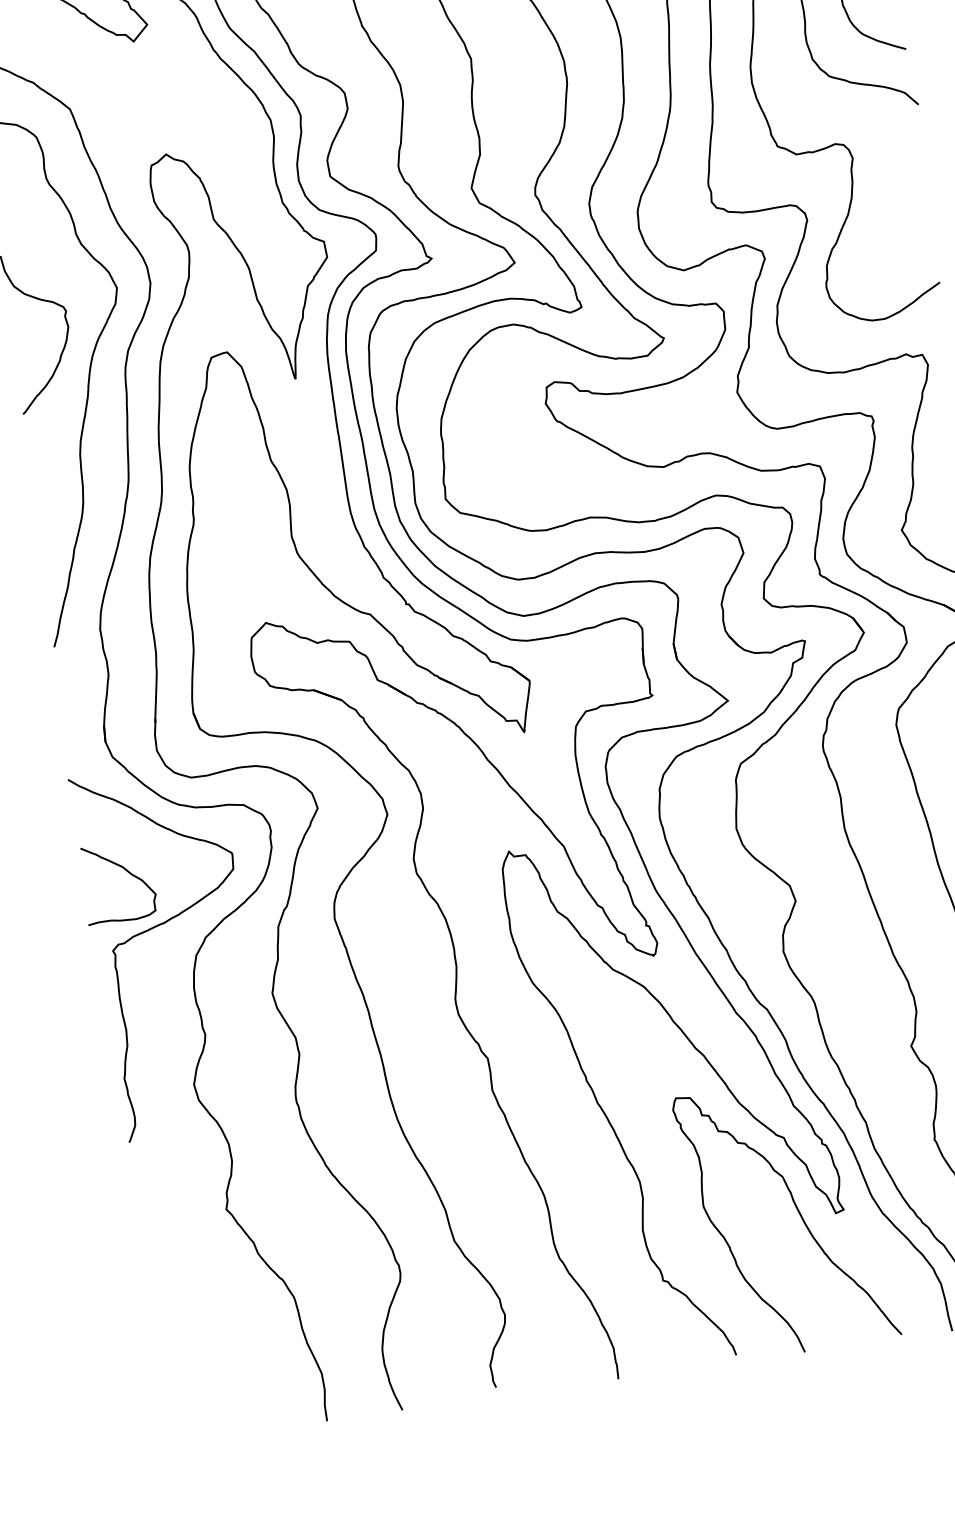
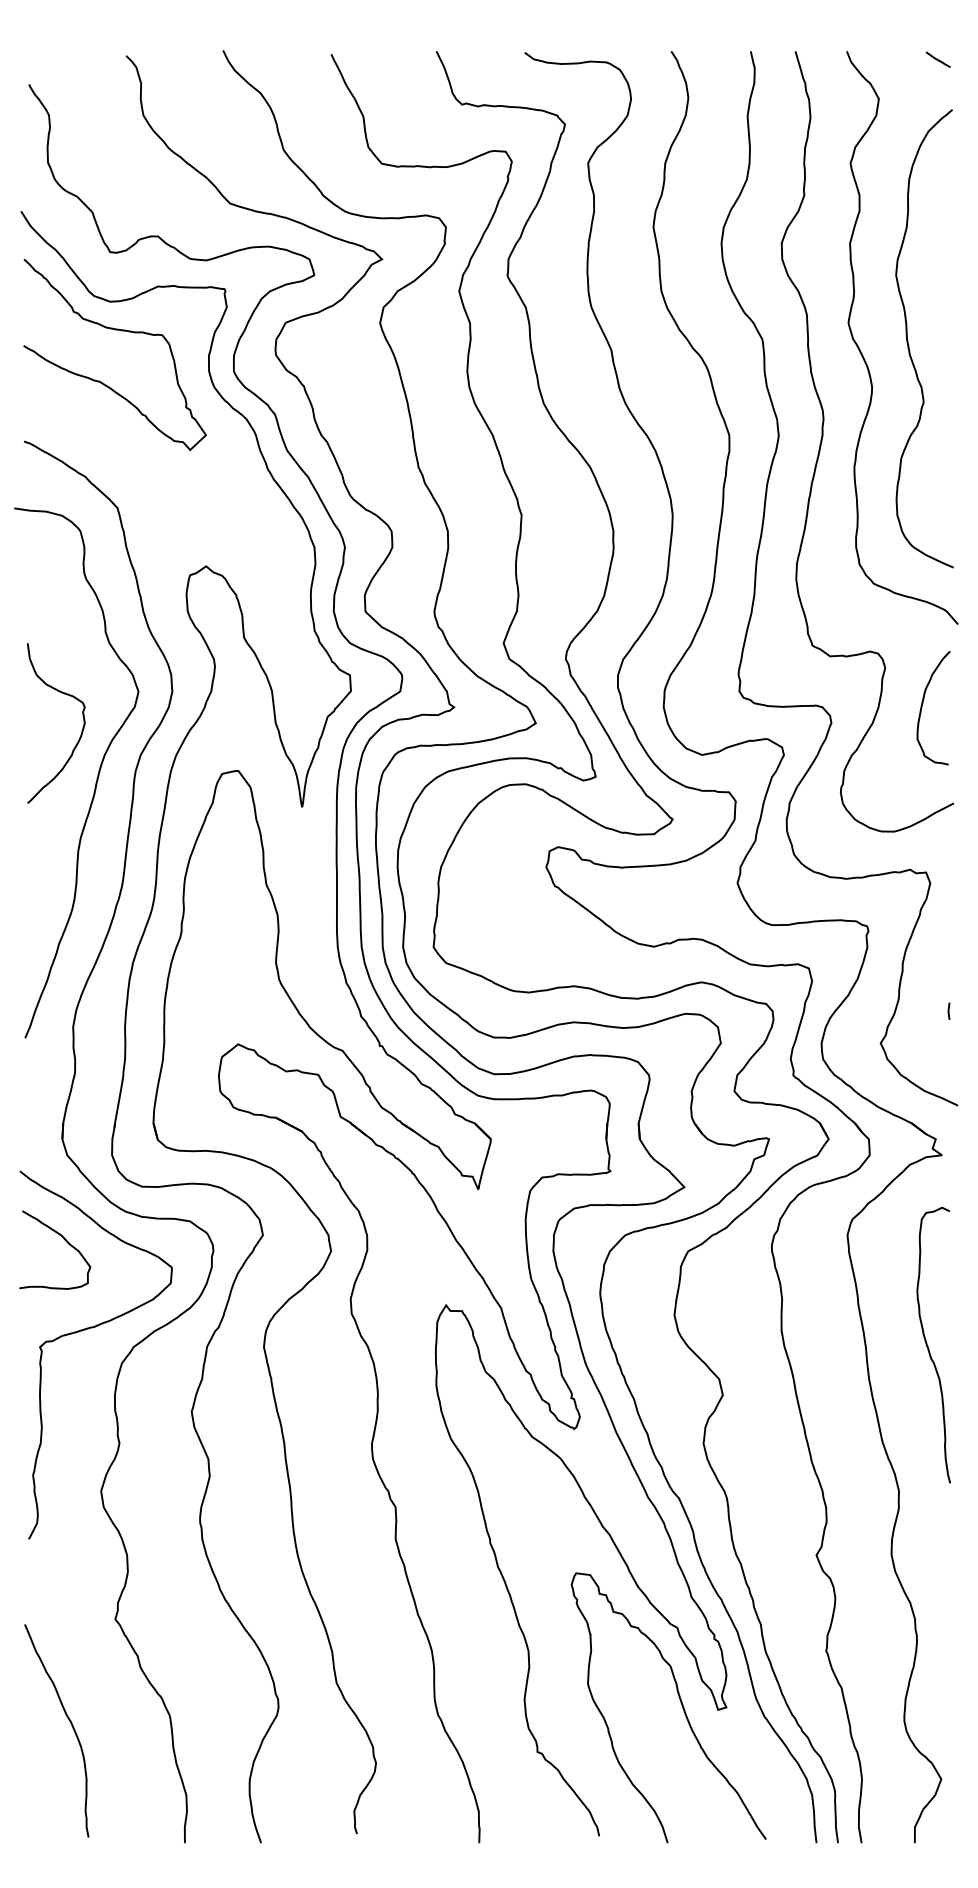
curve: (895, 187) -> (923, 703), added
curve: (126, 871) -> (64, 1240), moved
curve: (198, 1321) -> (71, 1726), added

